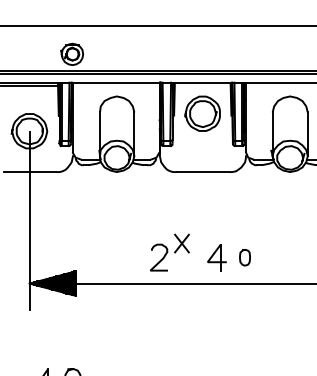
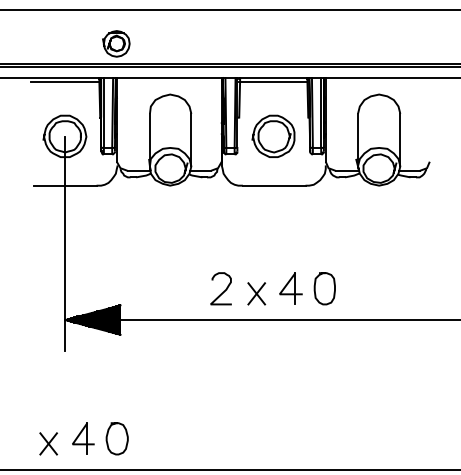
line: (202, 85) -> (273, 81), added
part: (202, 113) -> (273, 135), moved
part: (181, 243) -> (256, 293), moved
part: (244, 257) -> (324, 288), size x1.67

